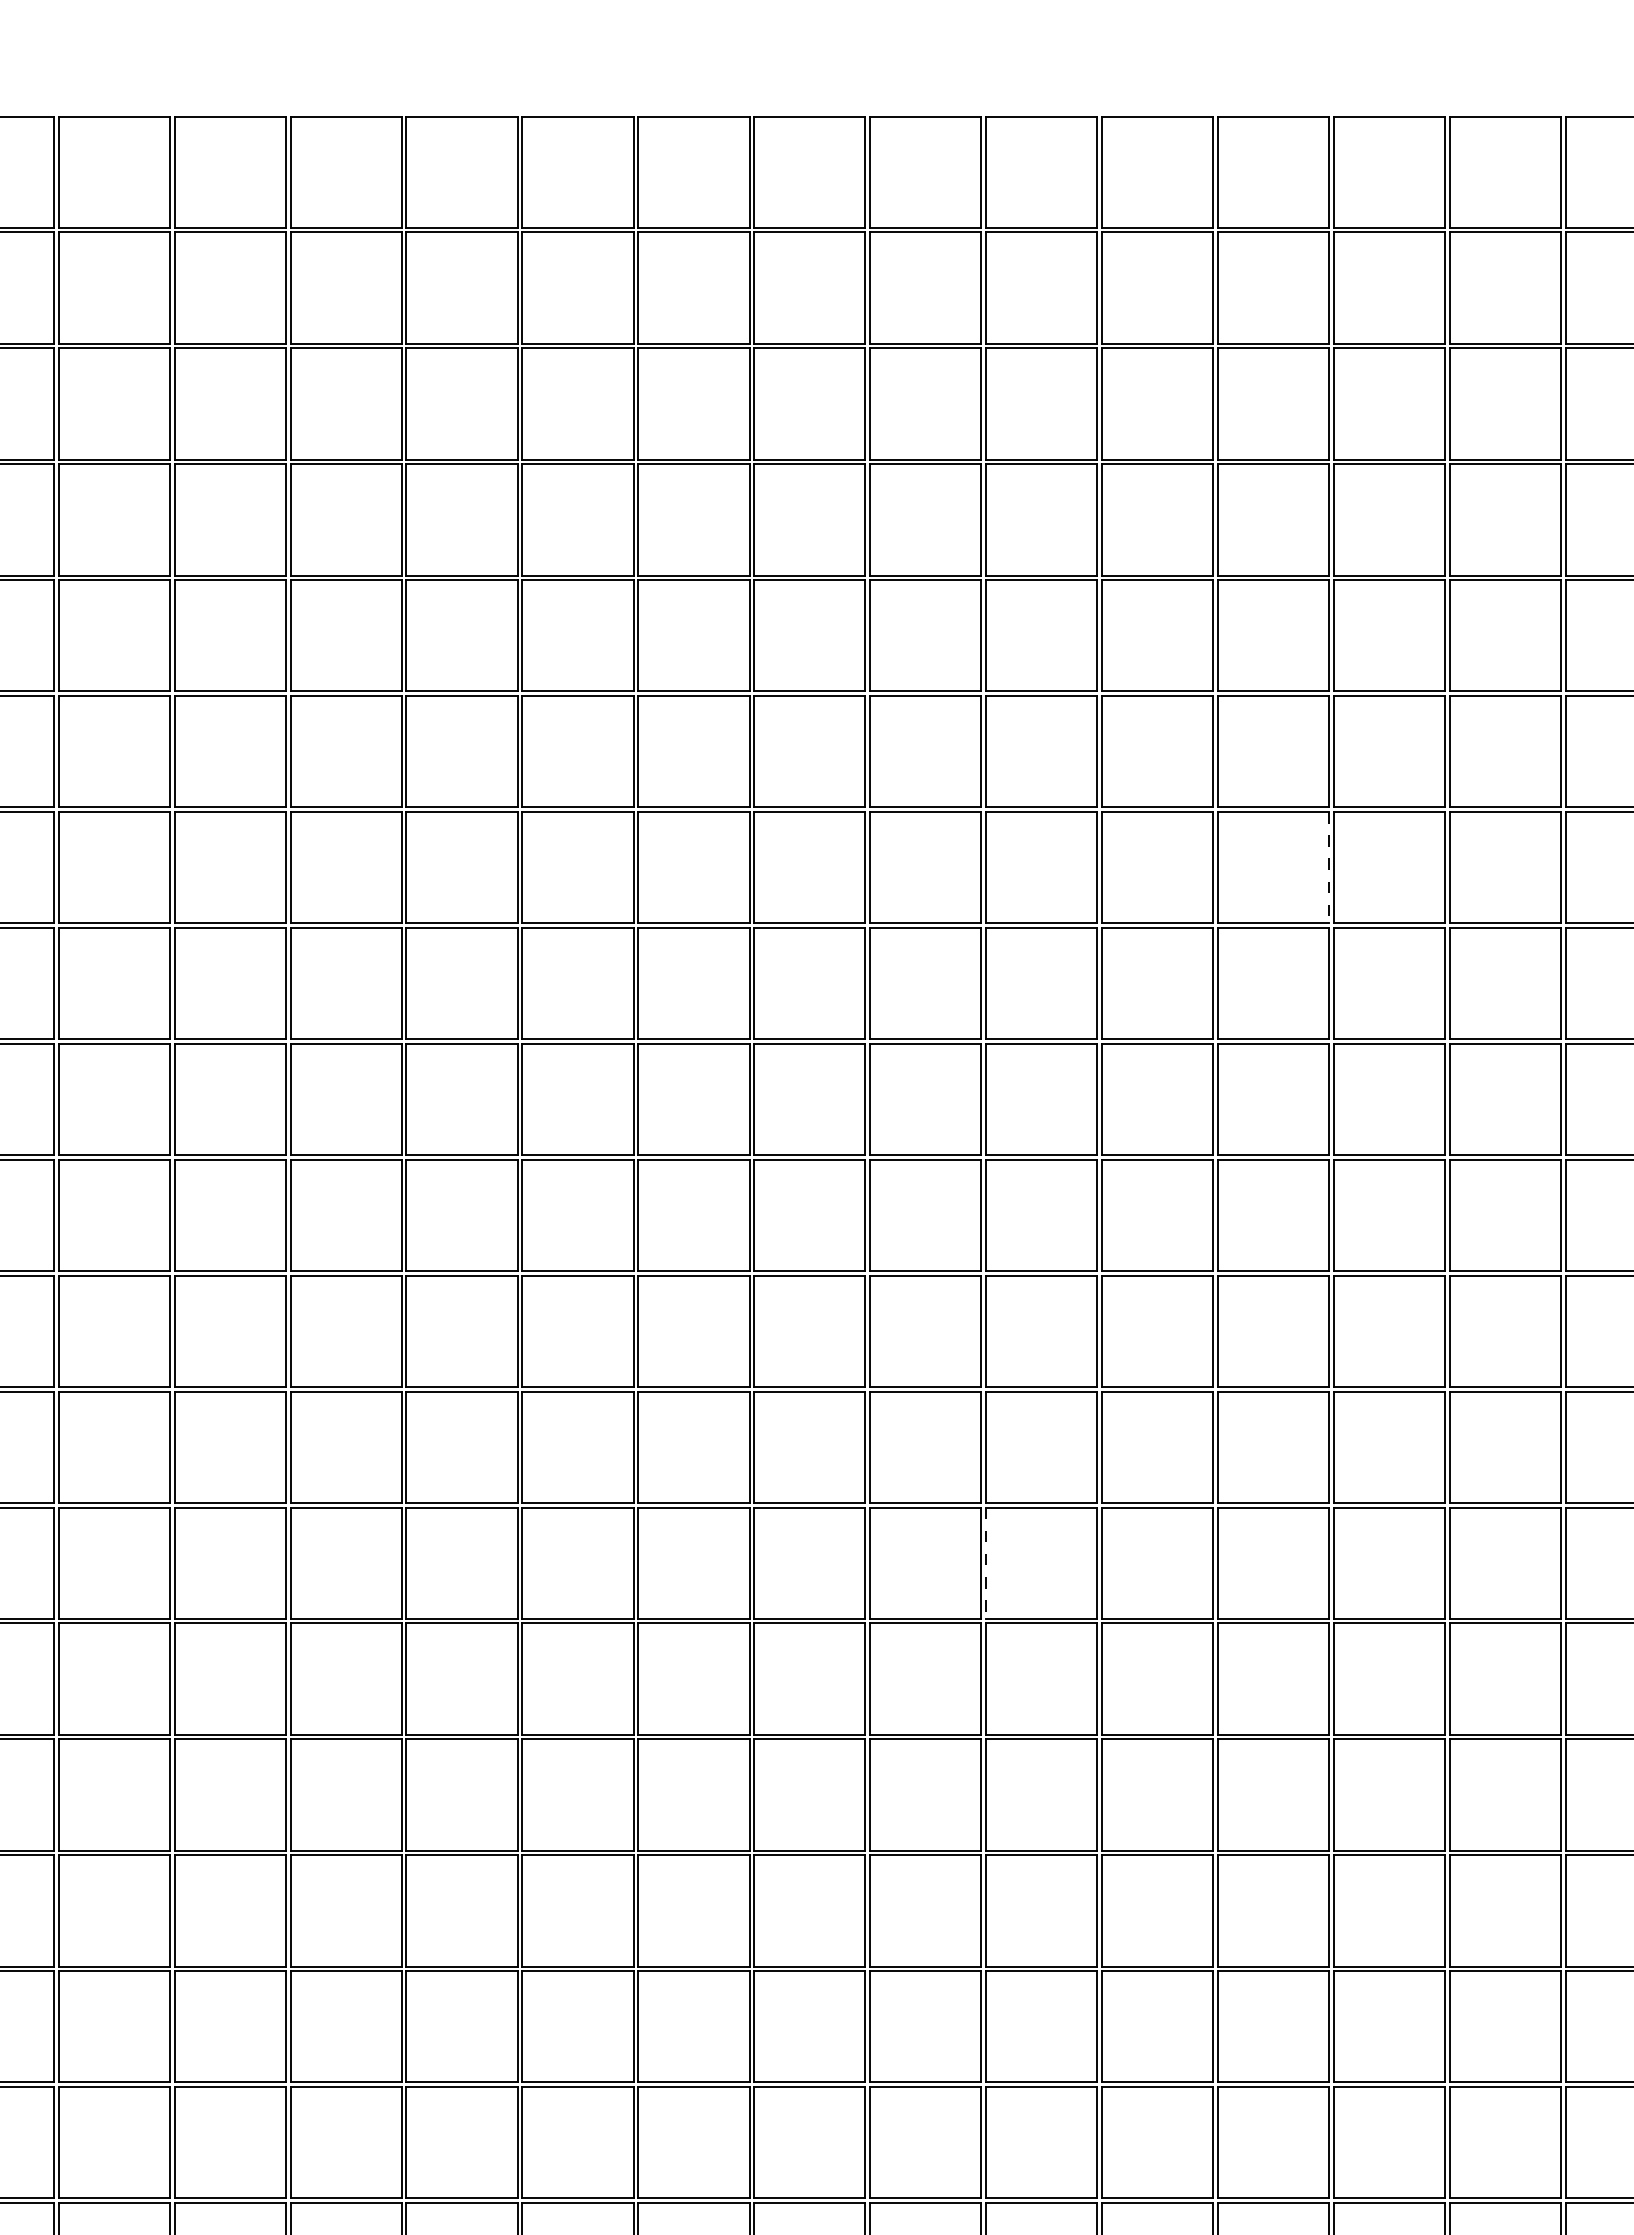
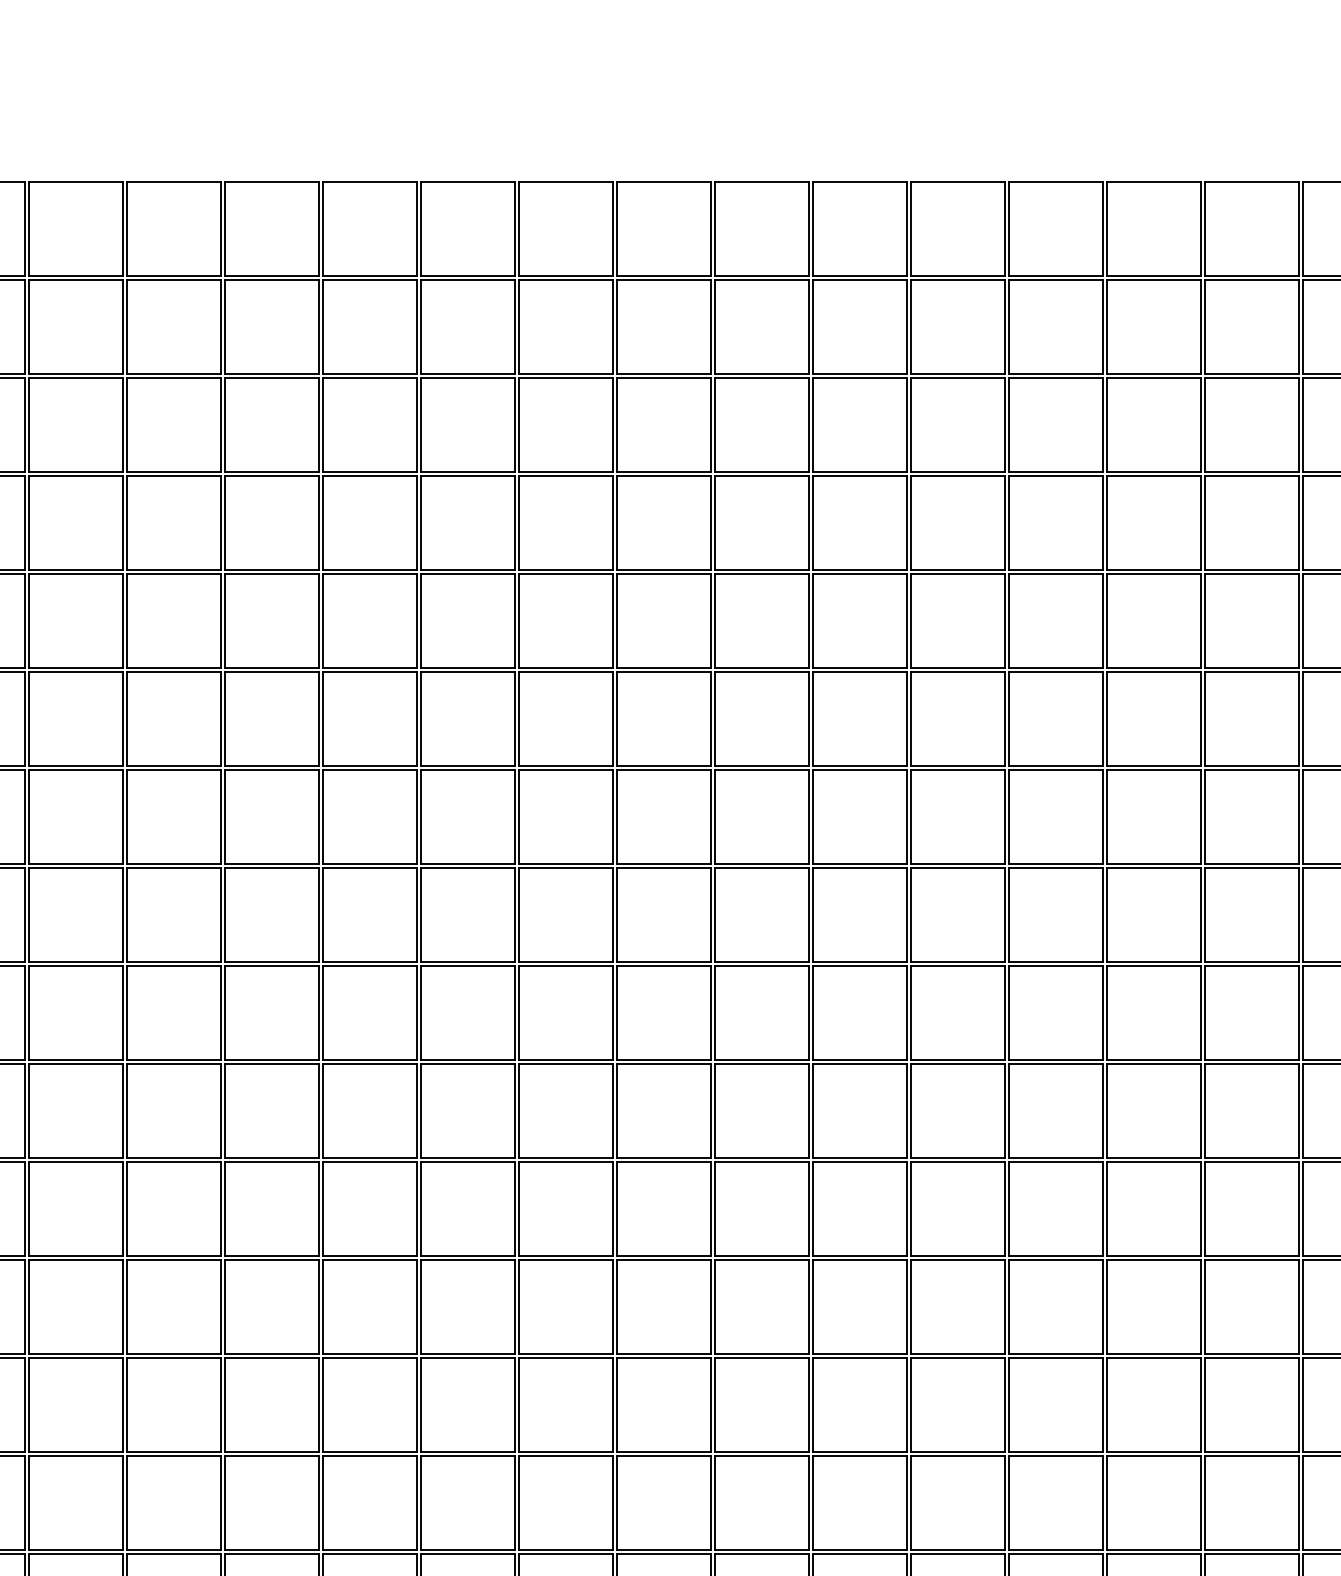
line: (1329, 867) -> (1005, 817), dashed -> solid
line: (986, 1563) -> (715, 1405), dashed -> solid

